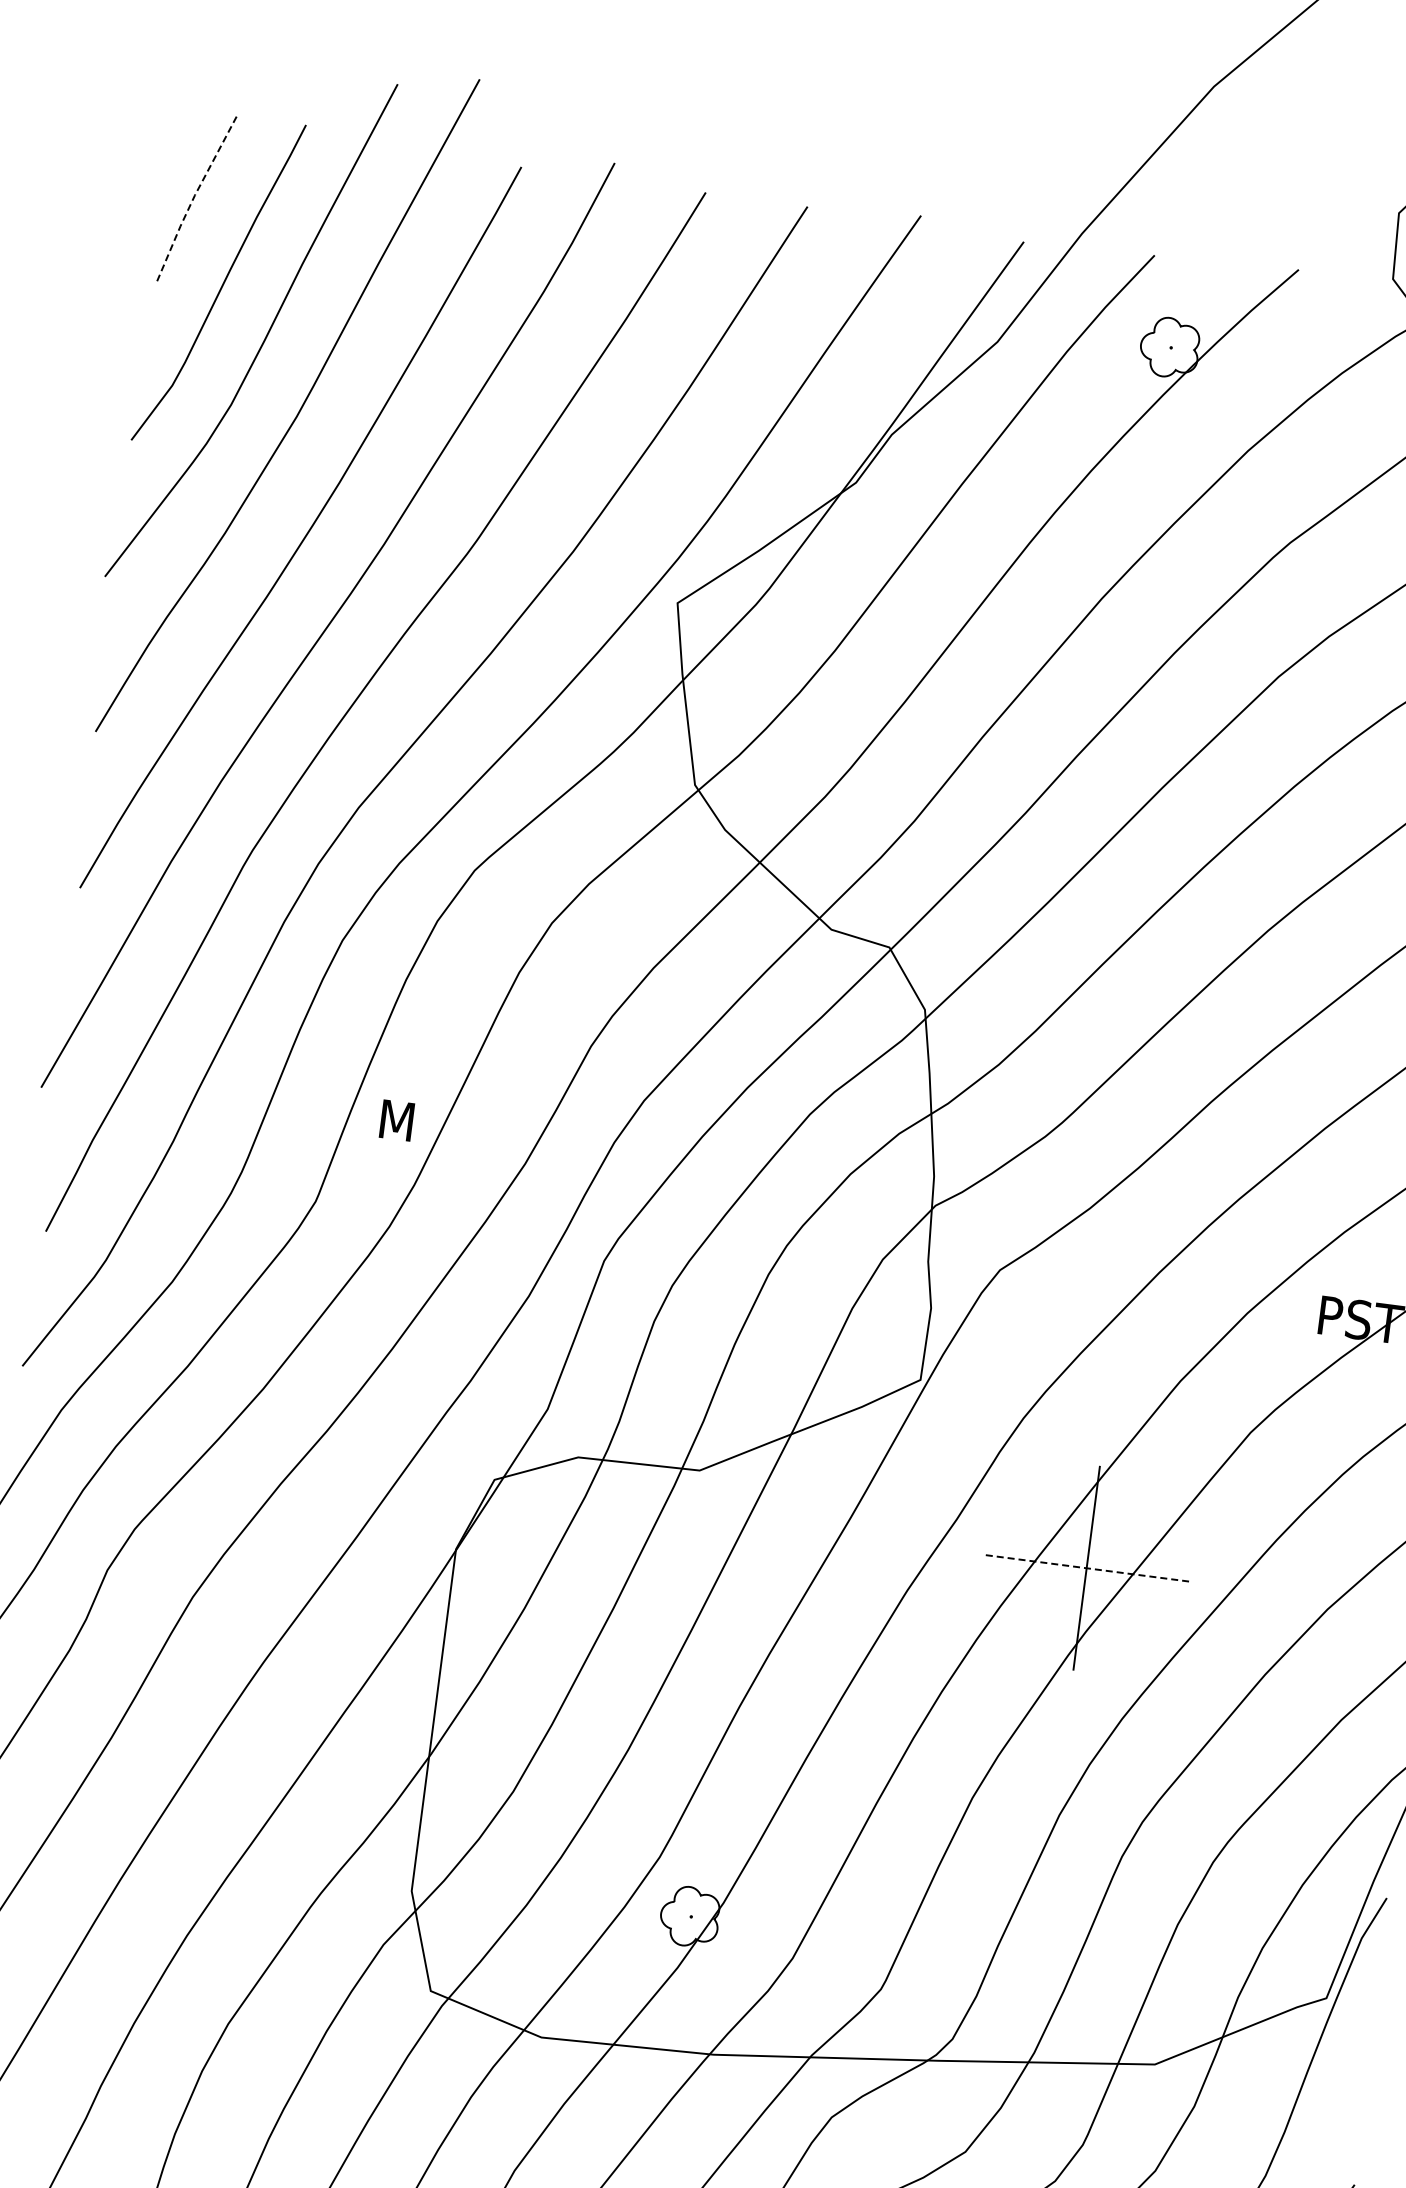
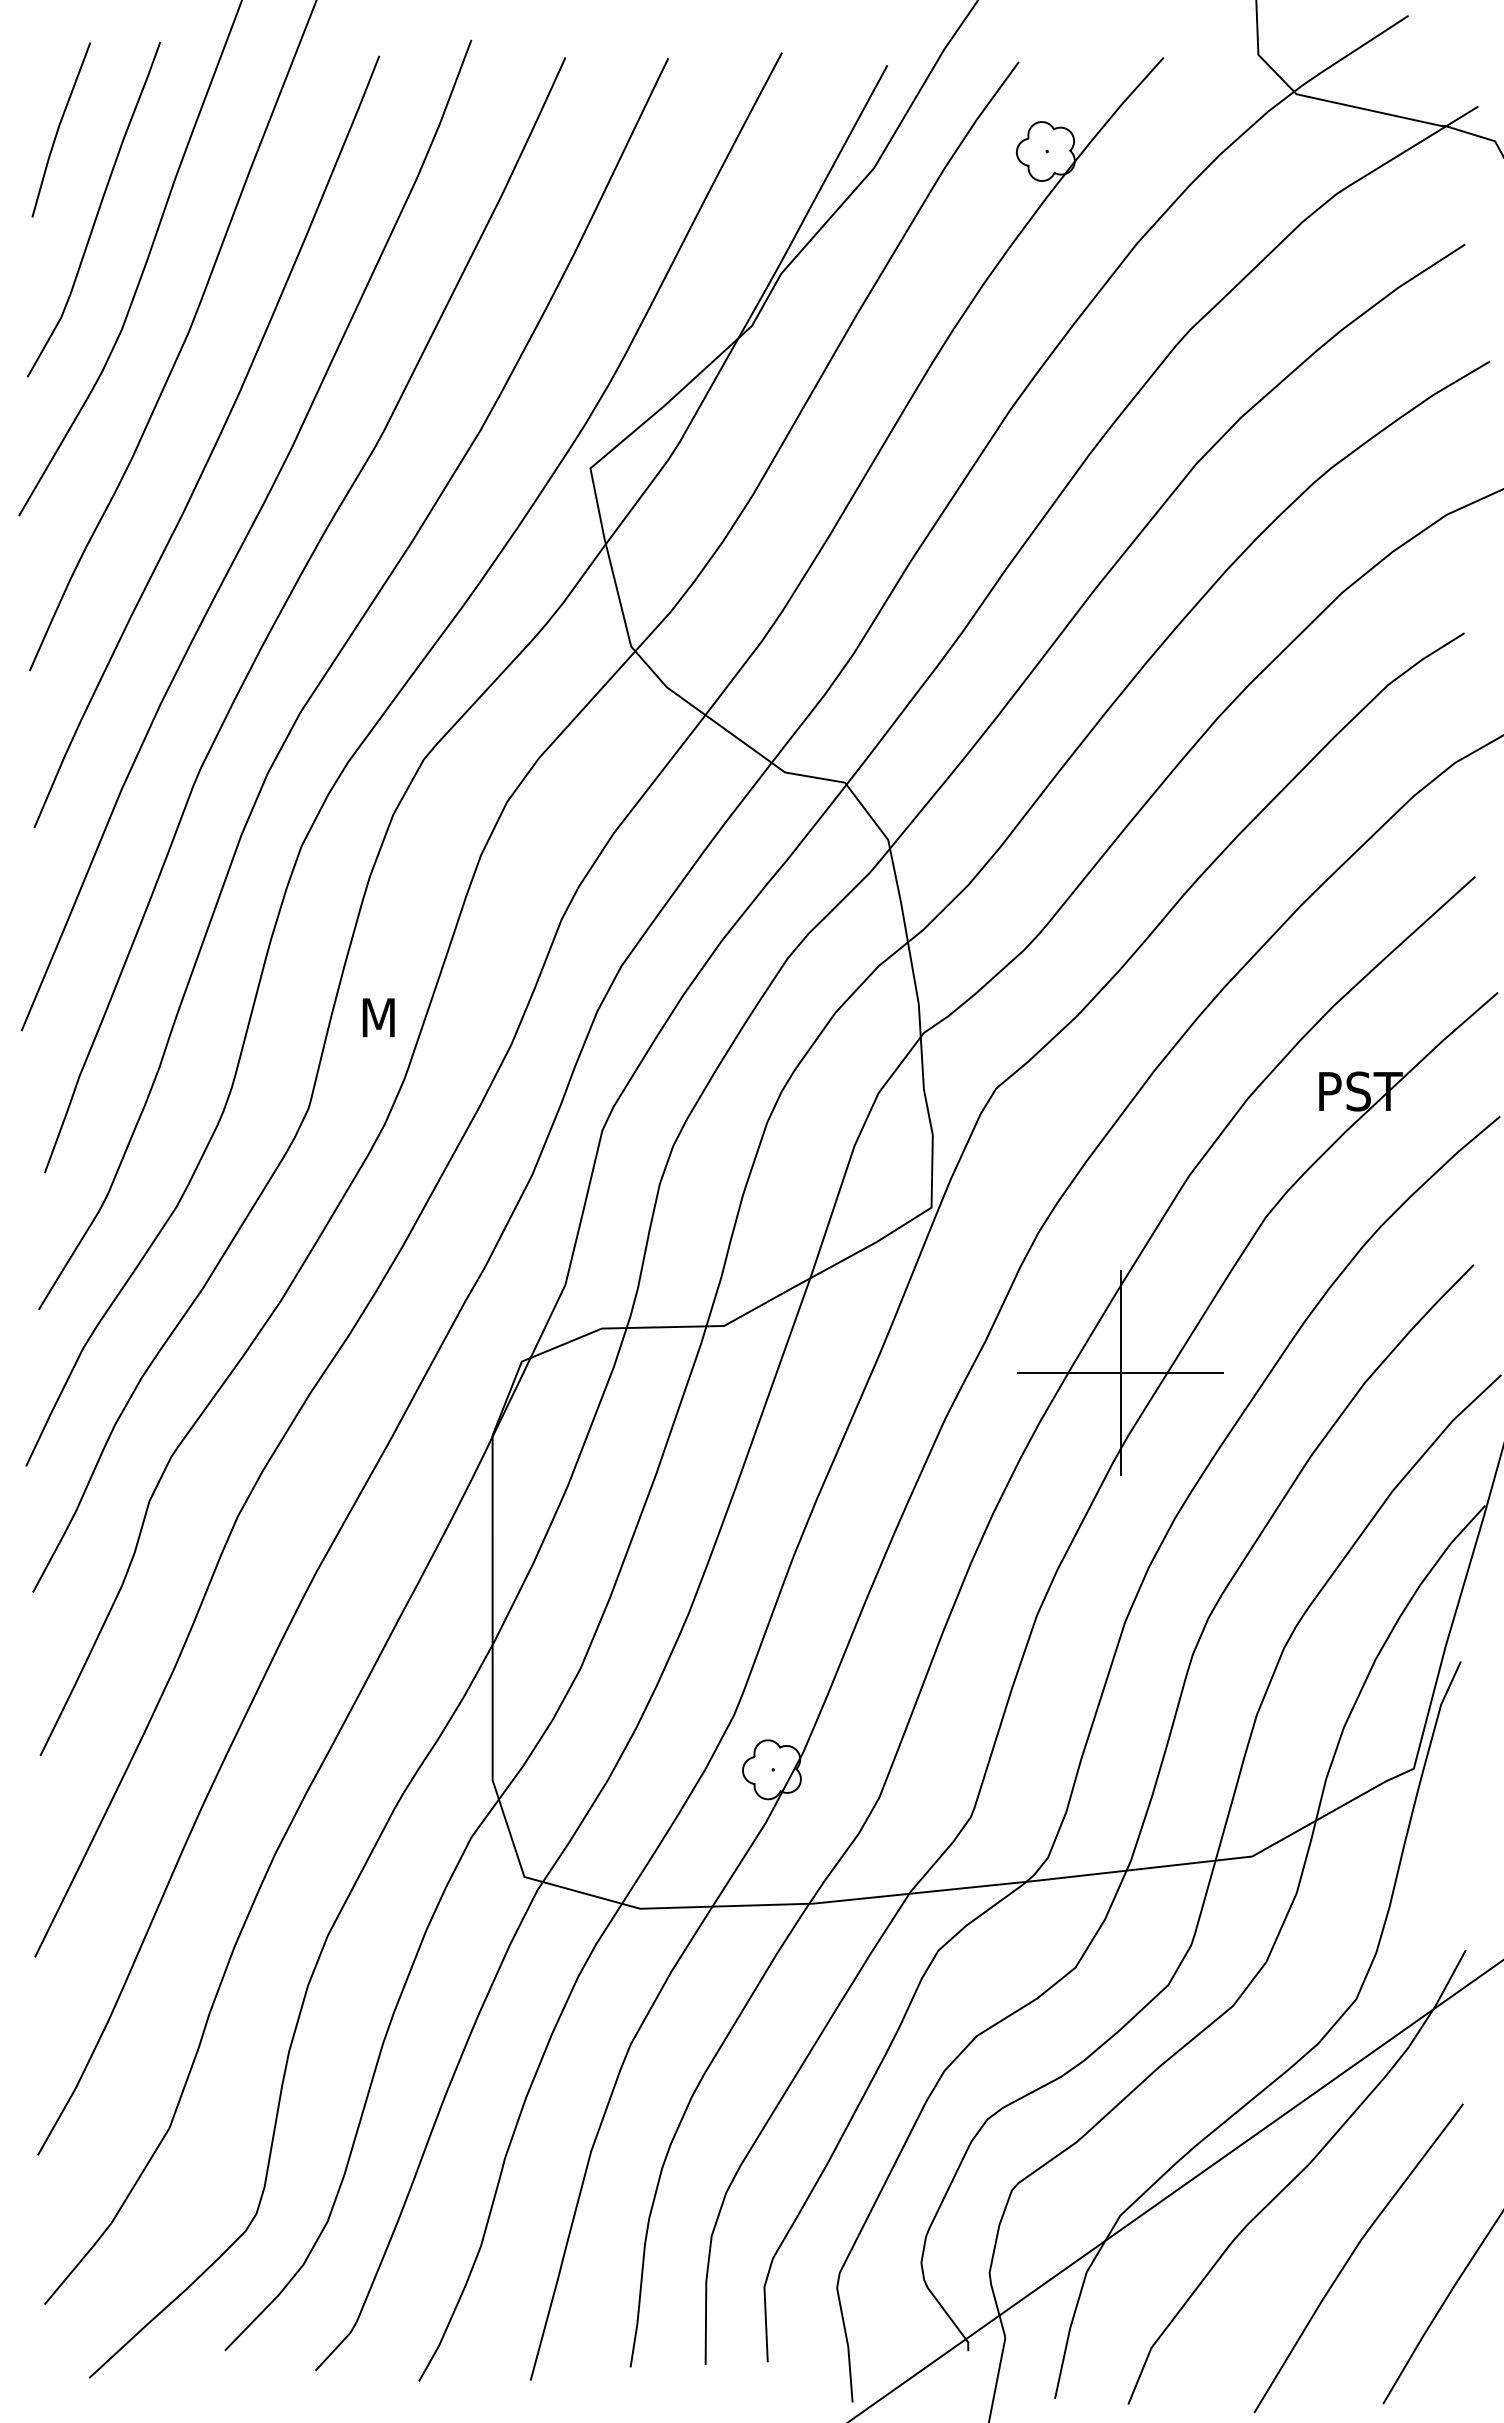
line: (193, 198) -> (58, 129), dashed -> solid
line: (1086, 1568) -> (1120, 1373), dashed -> solid

